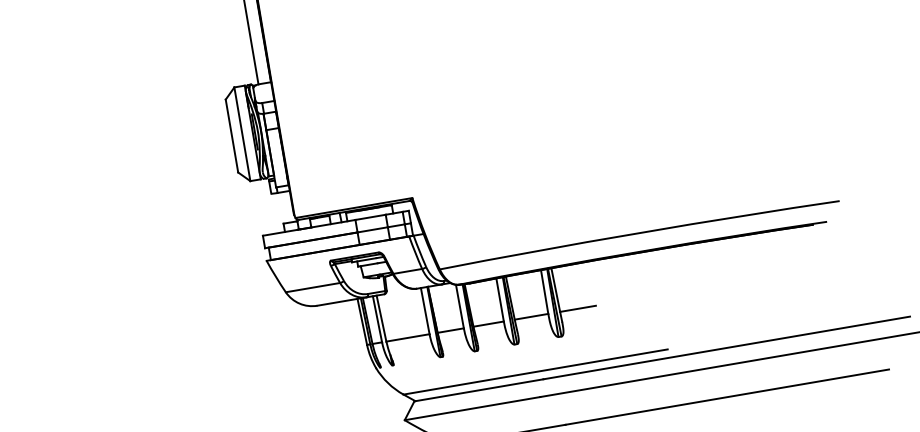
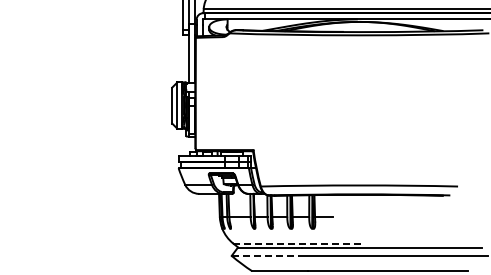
line: (535, 371) -> (298, 243), solid -> dashed
line: (473, 407) -> (265, 255), solid -> dashed

